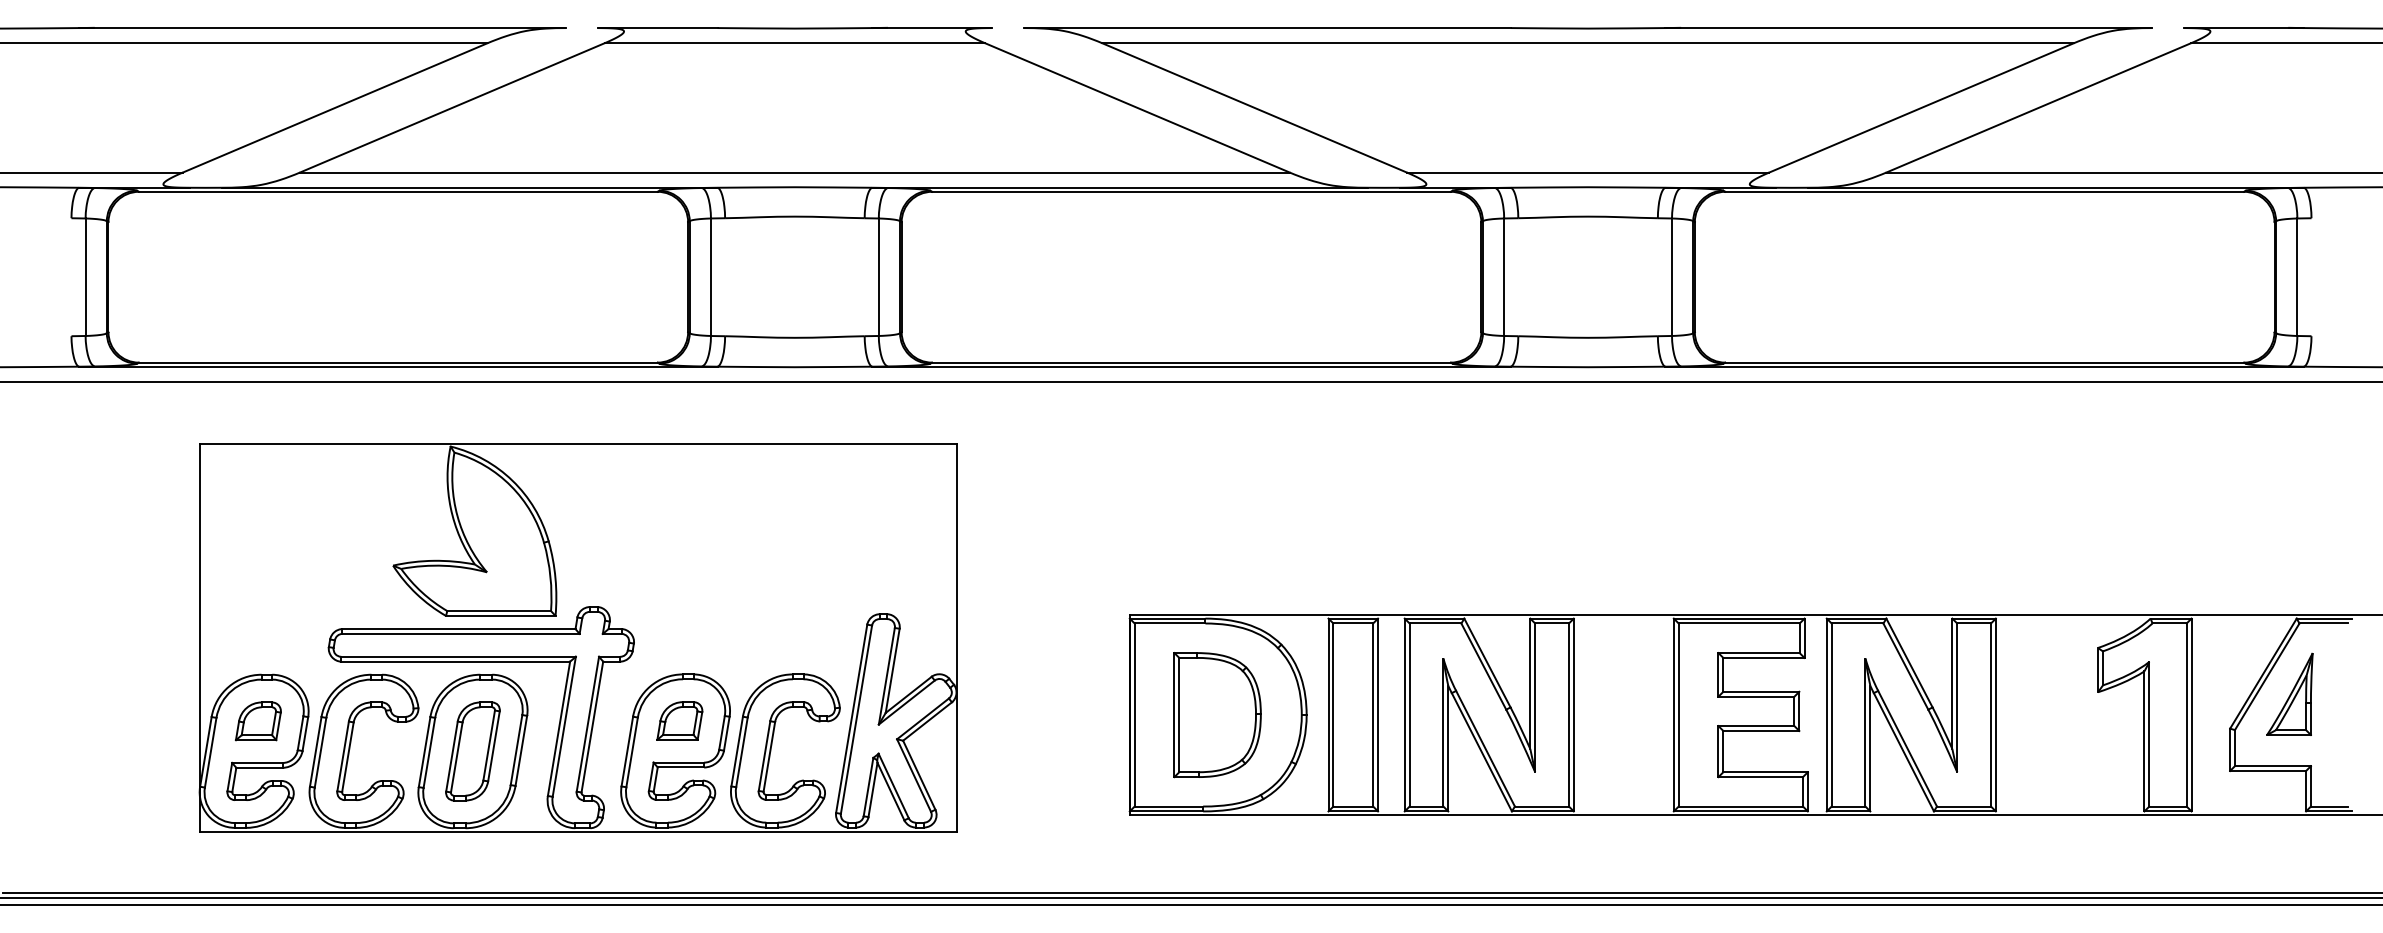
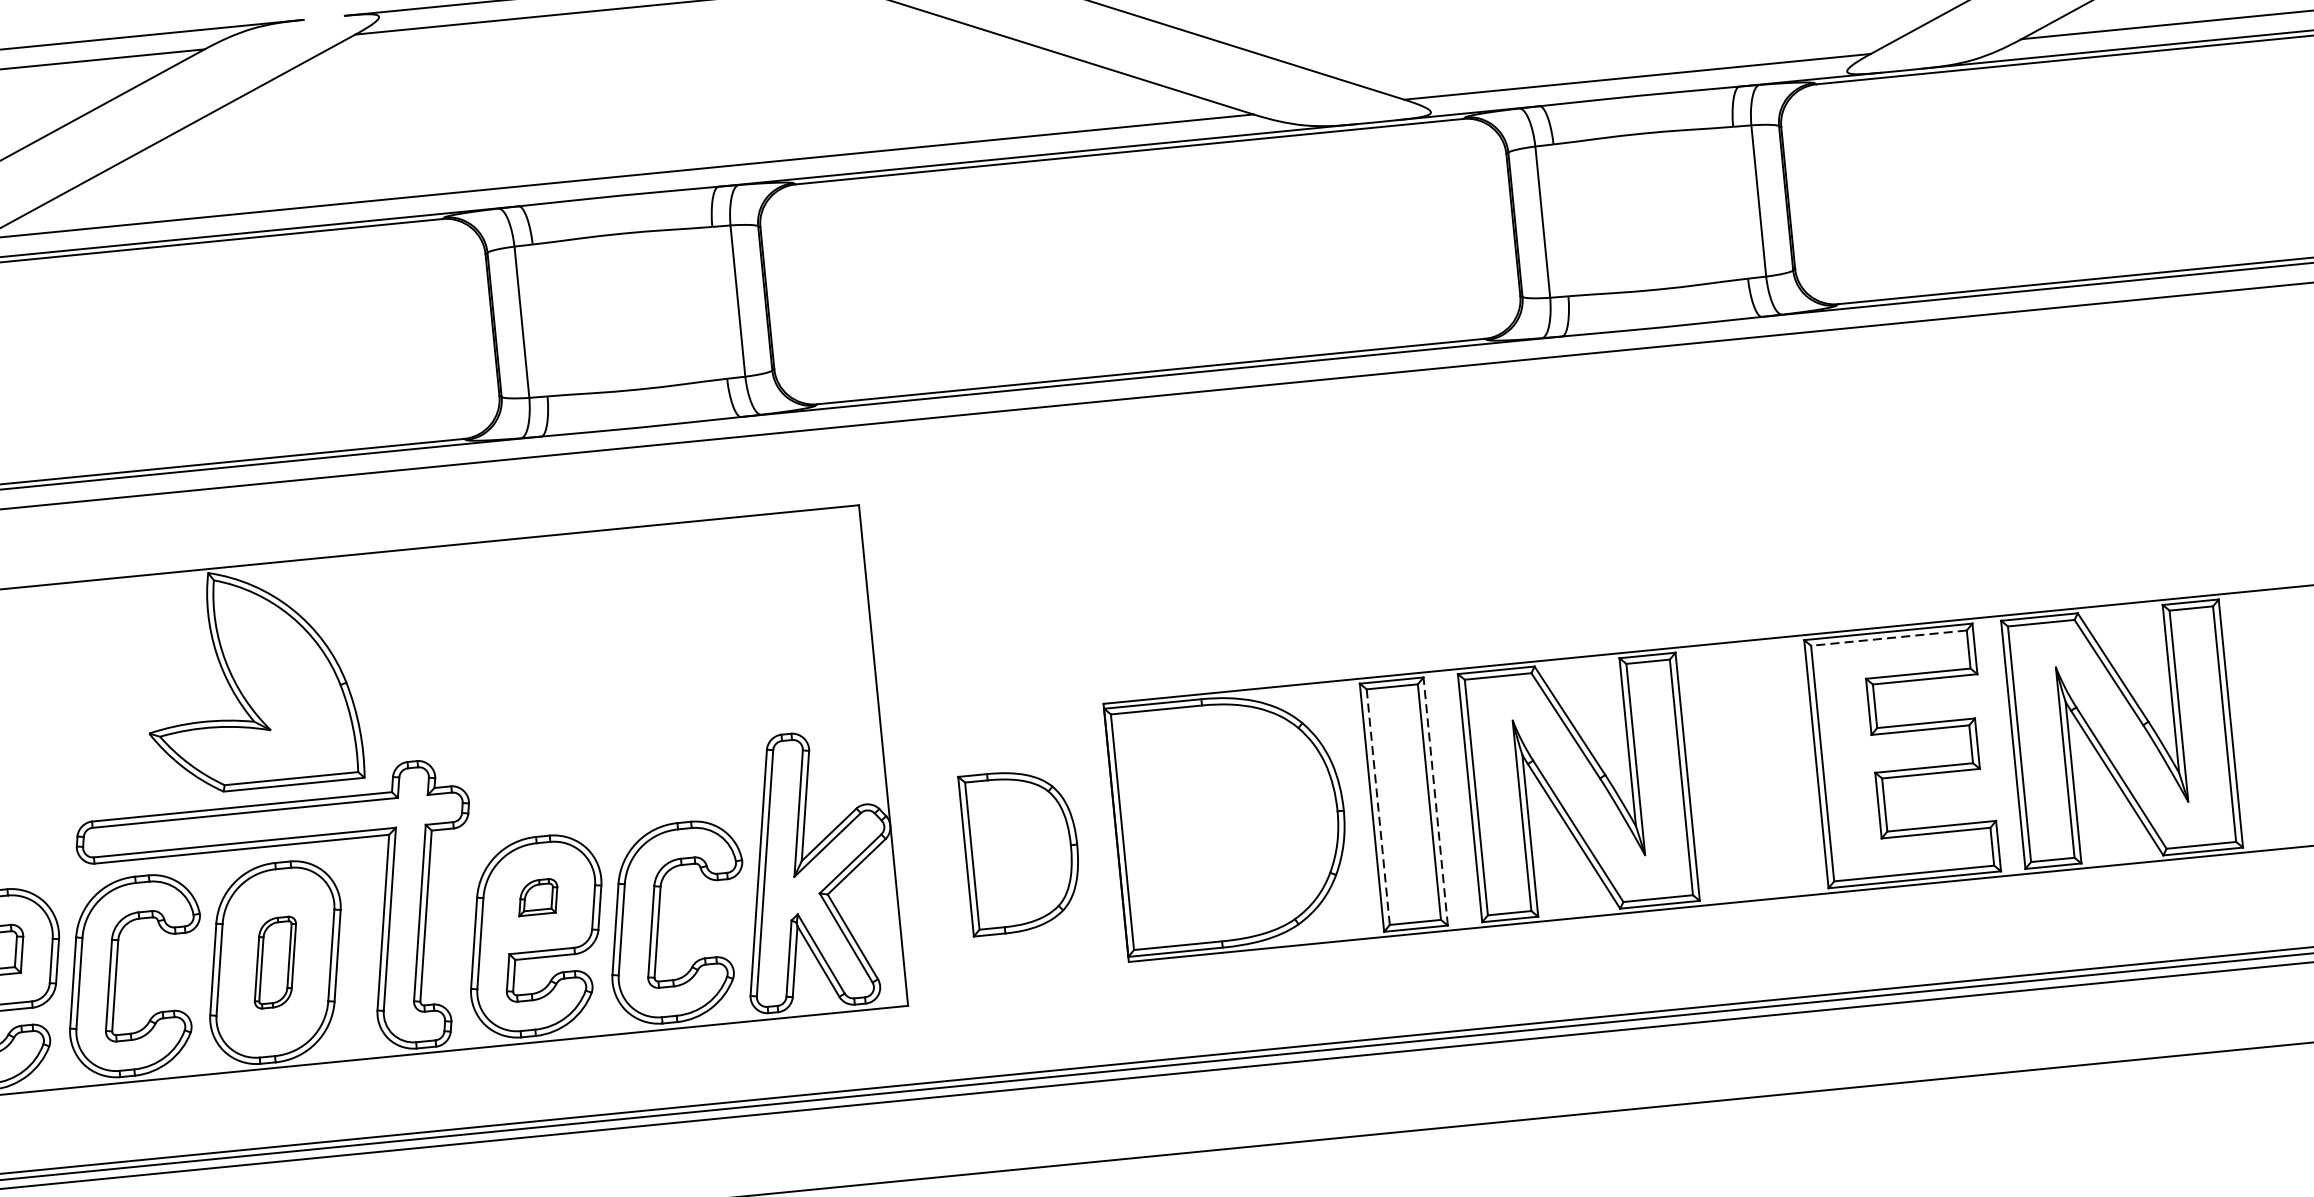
line: (1738, 623) -> (1888, 638), solid -> dashed
line: (1378, 714) -> (1436, 800), solid -> dashed
part: (1217, 715) -> (1021, 851), moved
line: (1333, 715) -> (1378, 807), solid -> dashed
part: (679, 720) -> (537, 896), size x0.7
part: (472, 751) -> (274, 962), size x0.7

